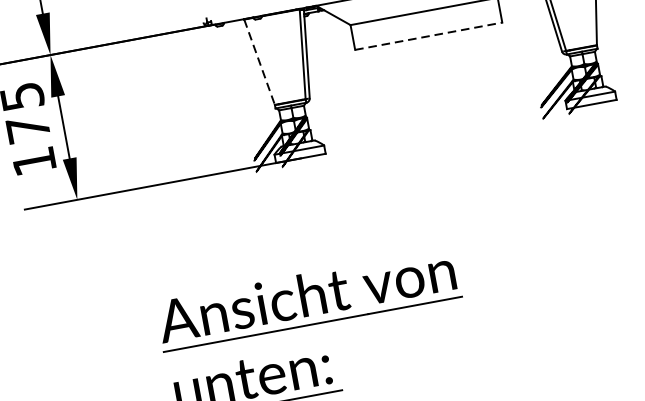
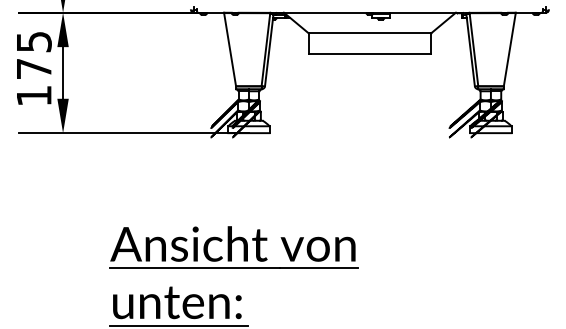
line: (429, 36) -> (370, 54), dashed -> solid
line: (260, 63) -> (230, 50), dashed -> solid

